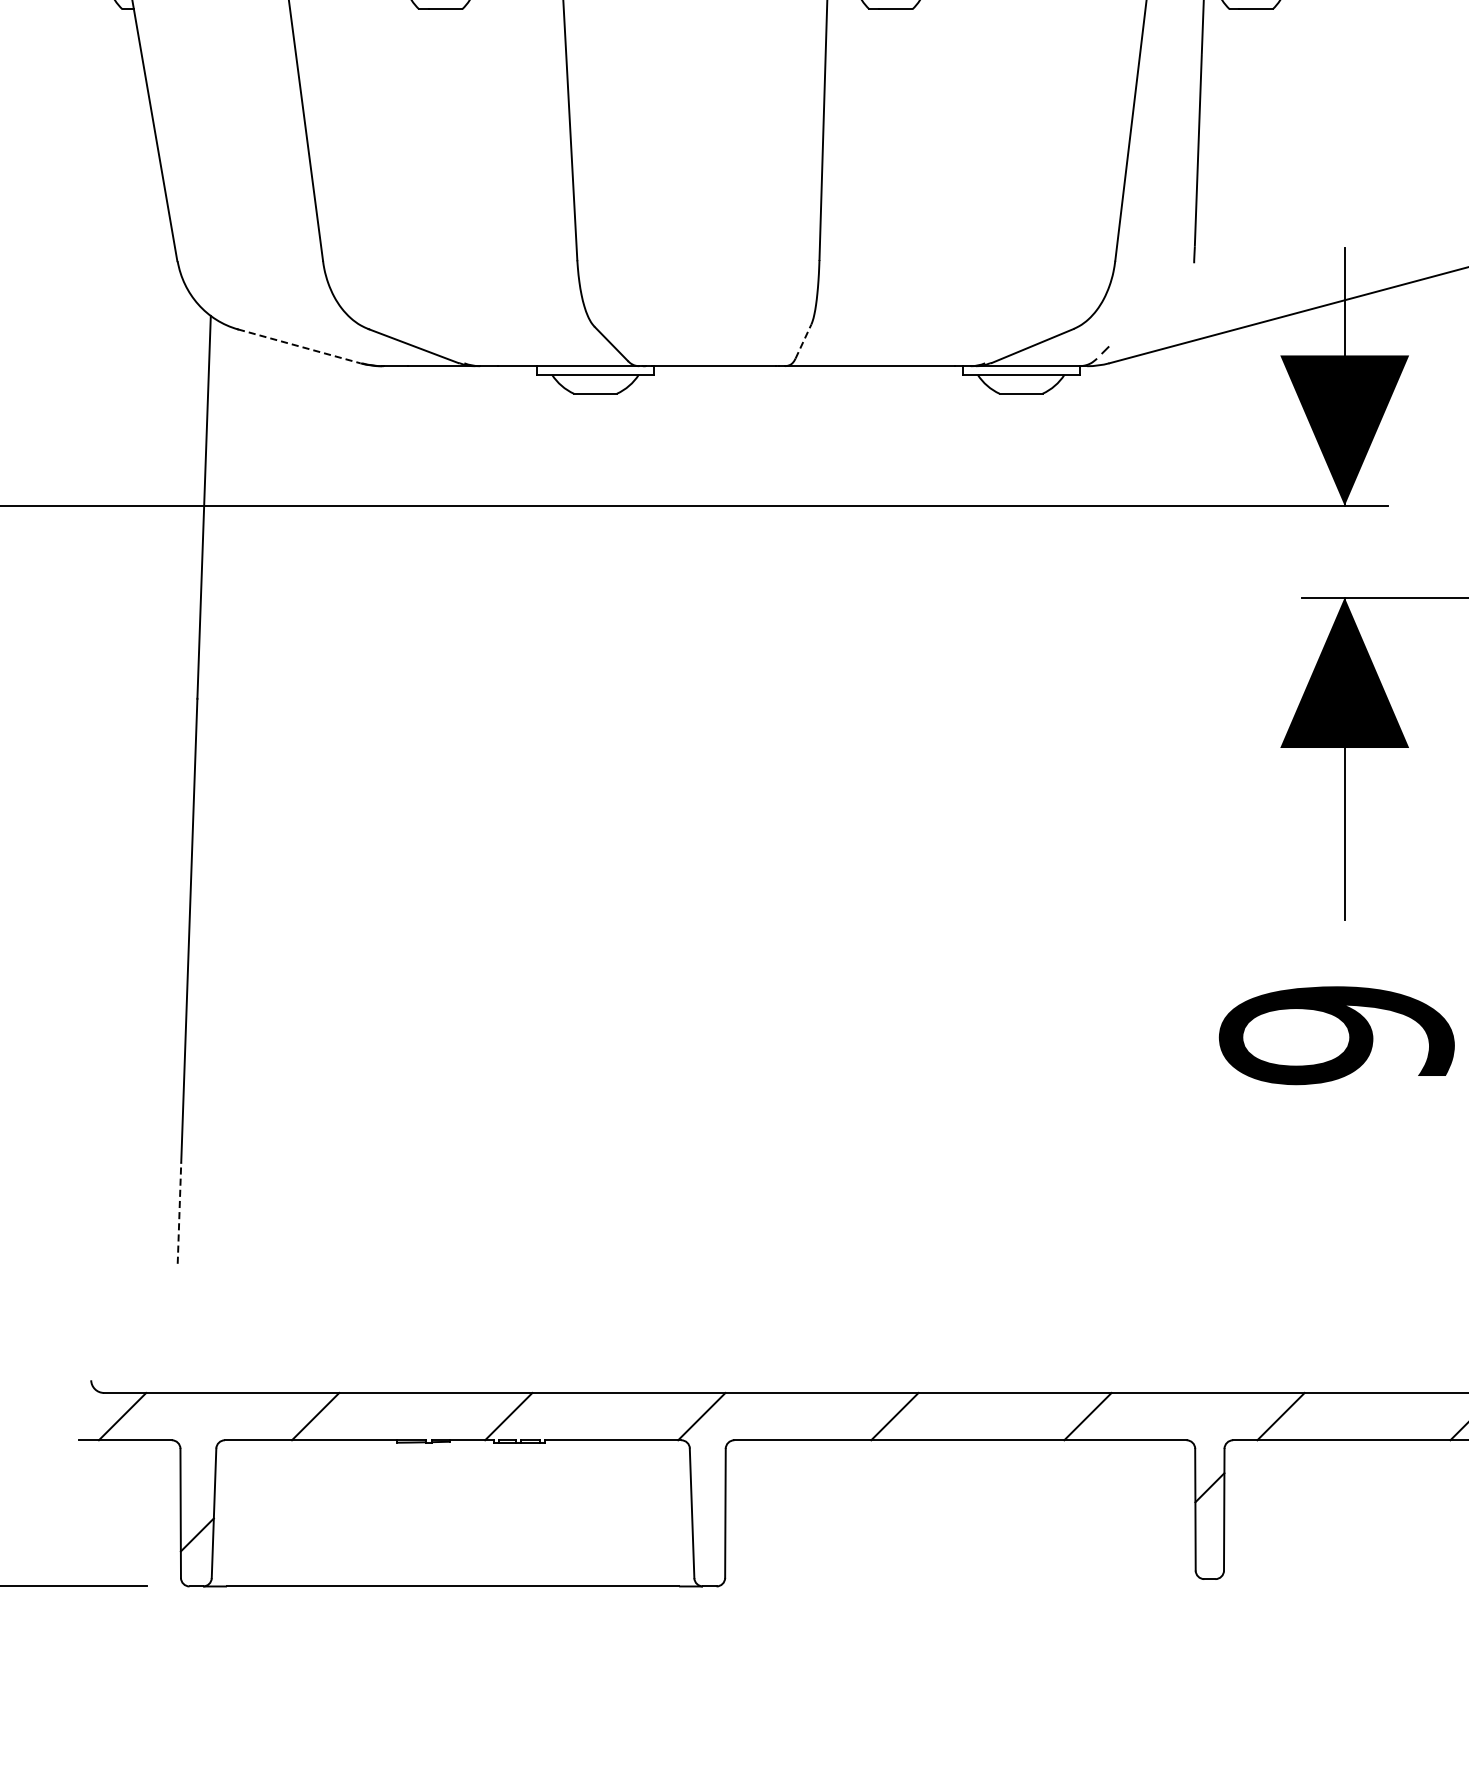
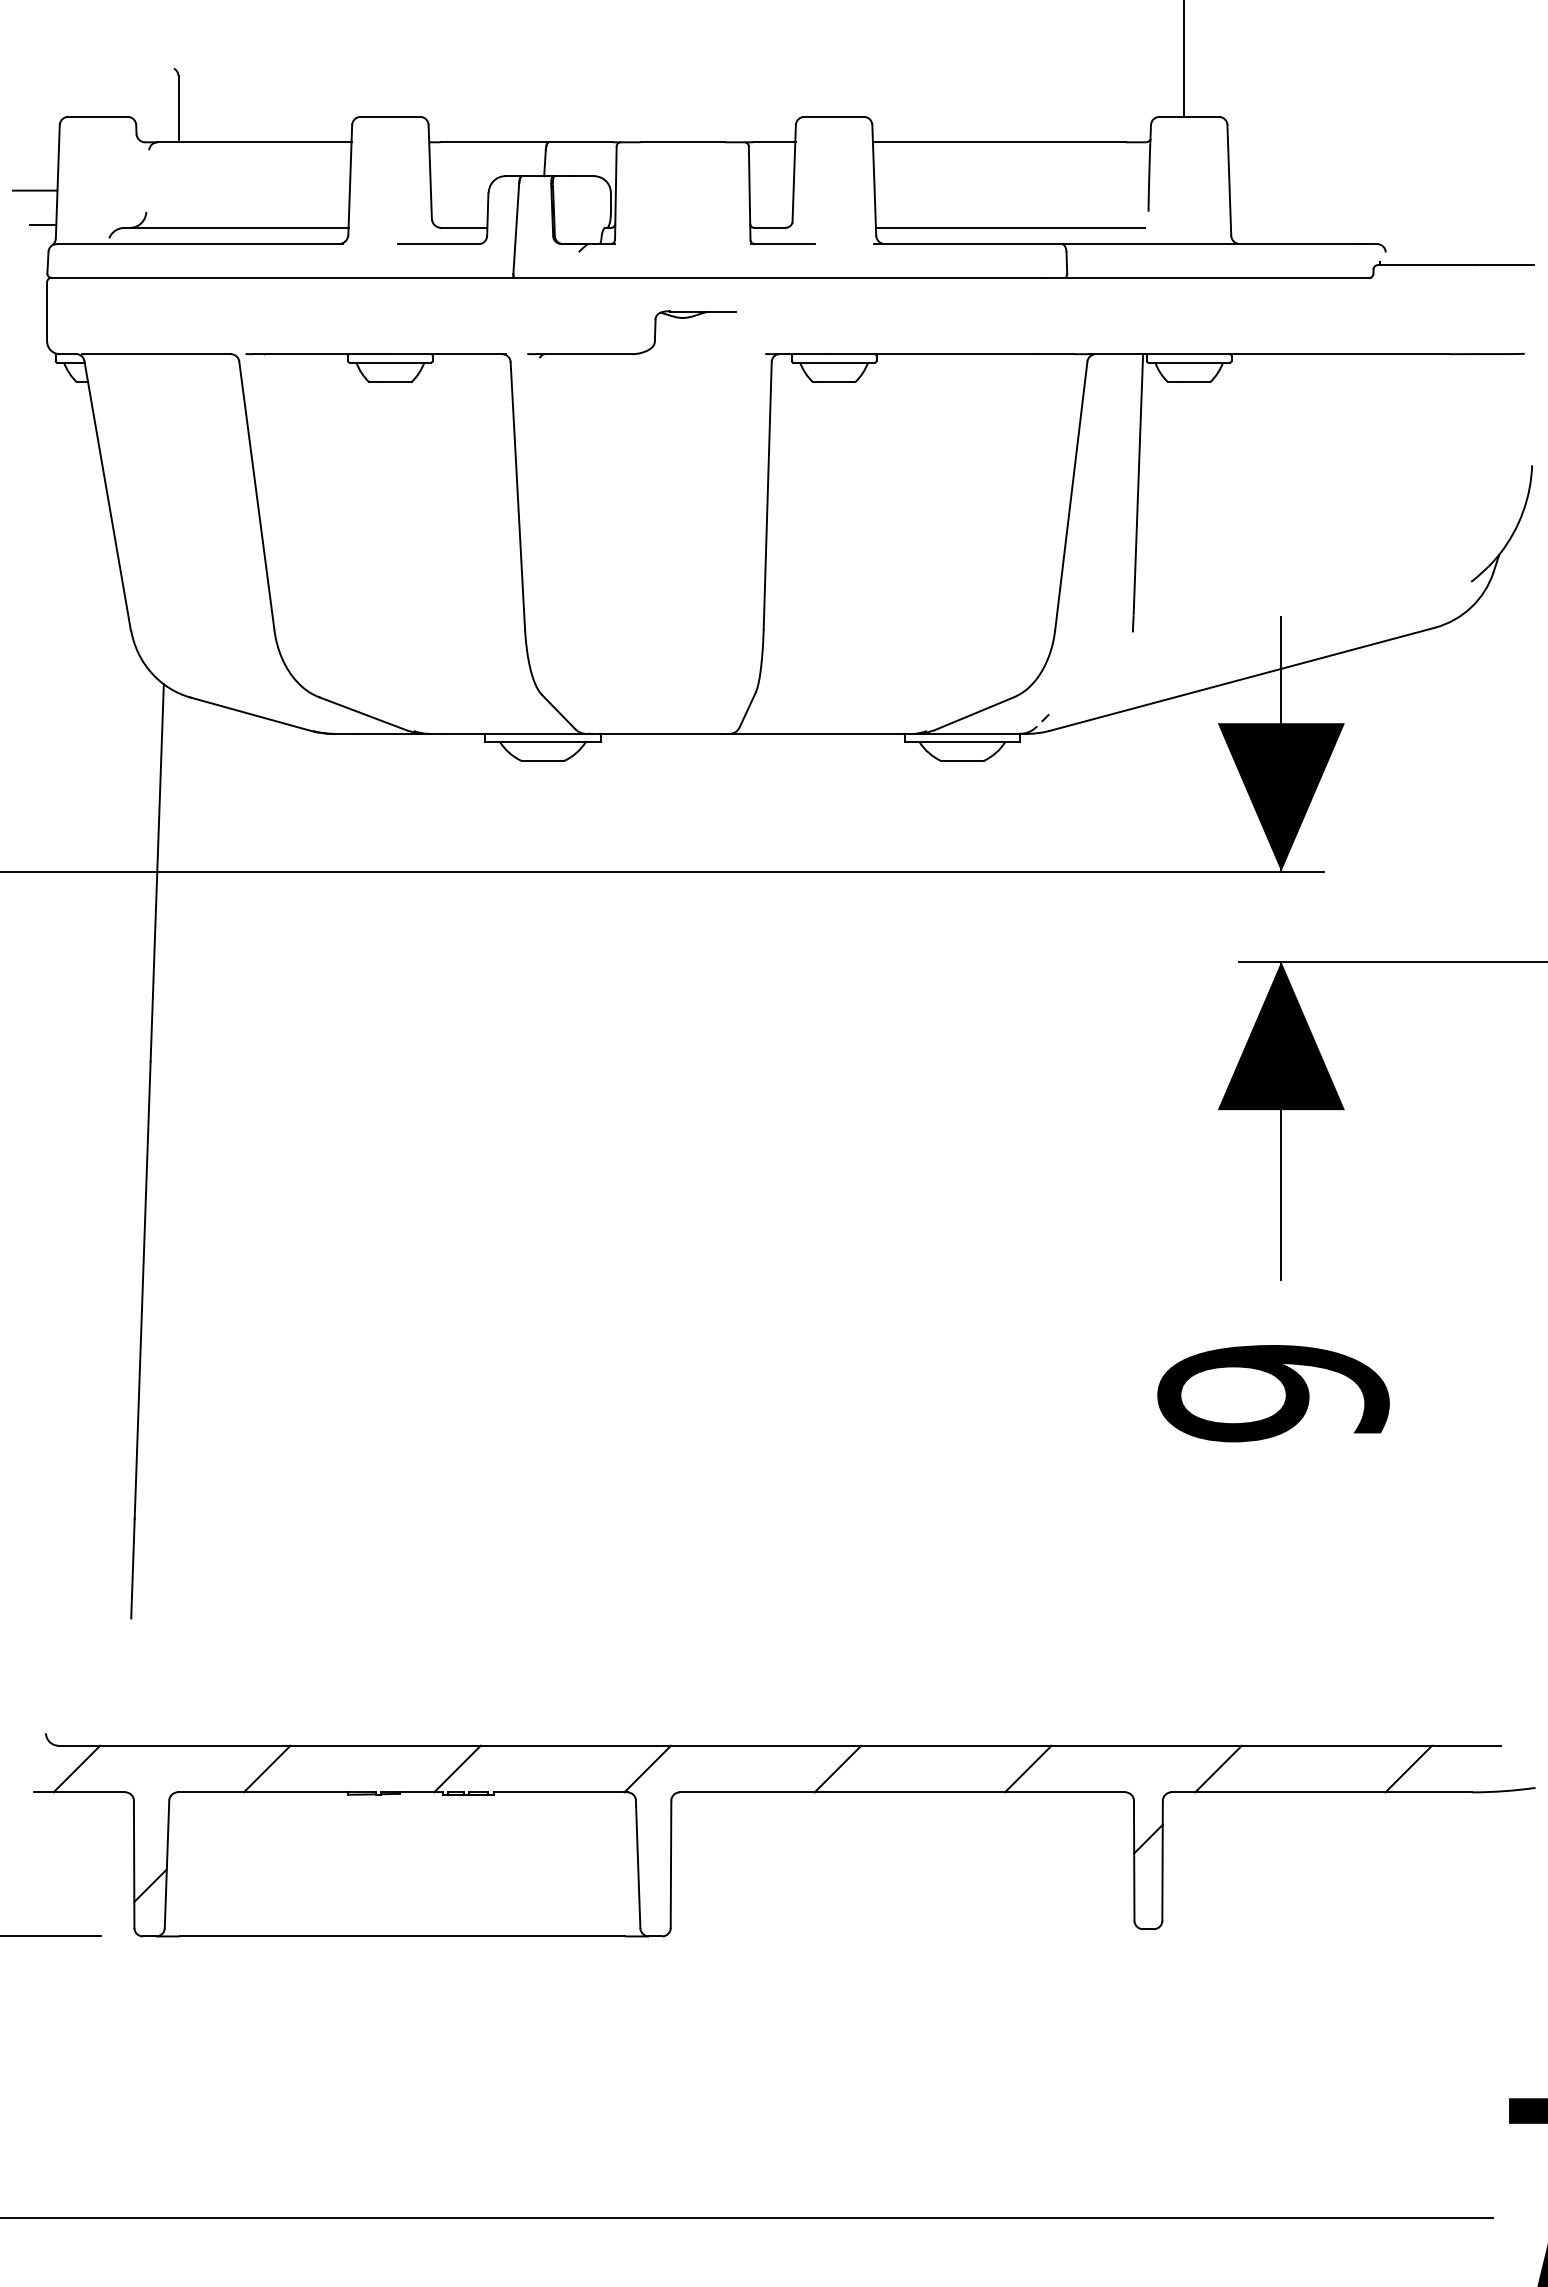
line: (804, 341) -> (748, 709), dashed -> solid
line: (298, 346) -> (250, 714), dashed -> solid
line: (179, 1213) -> (132, 1568), dashed -> solid

